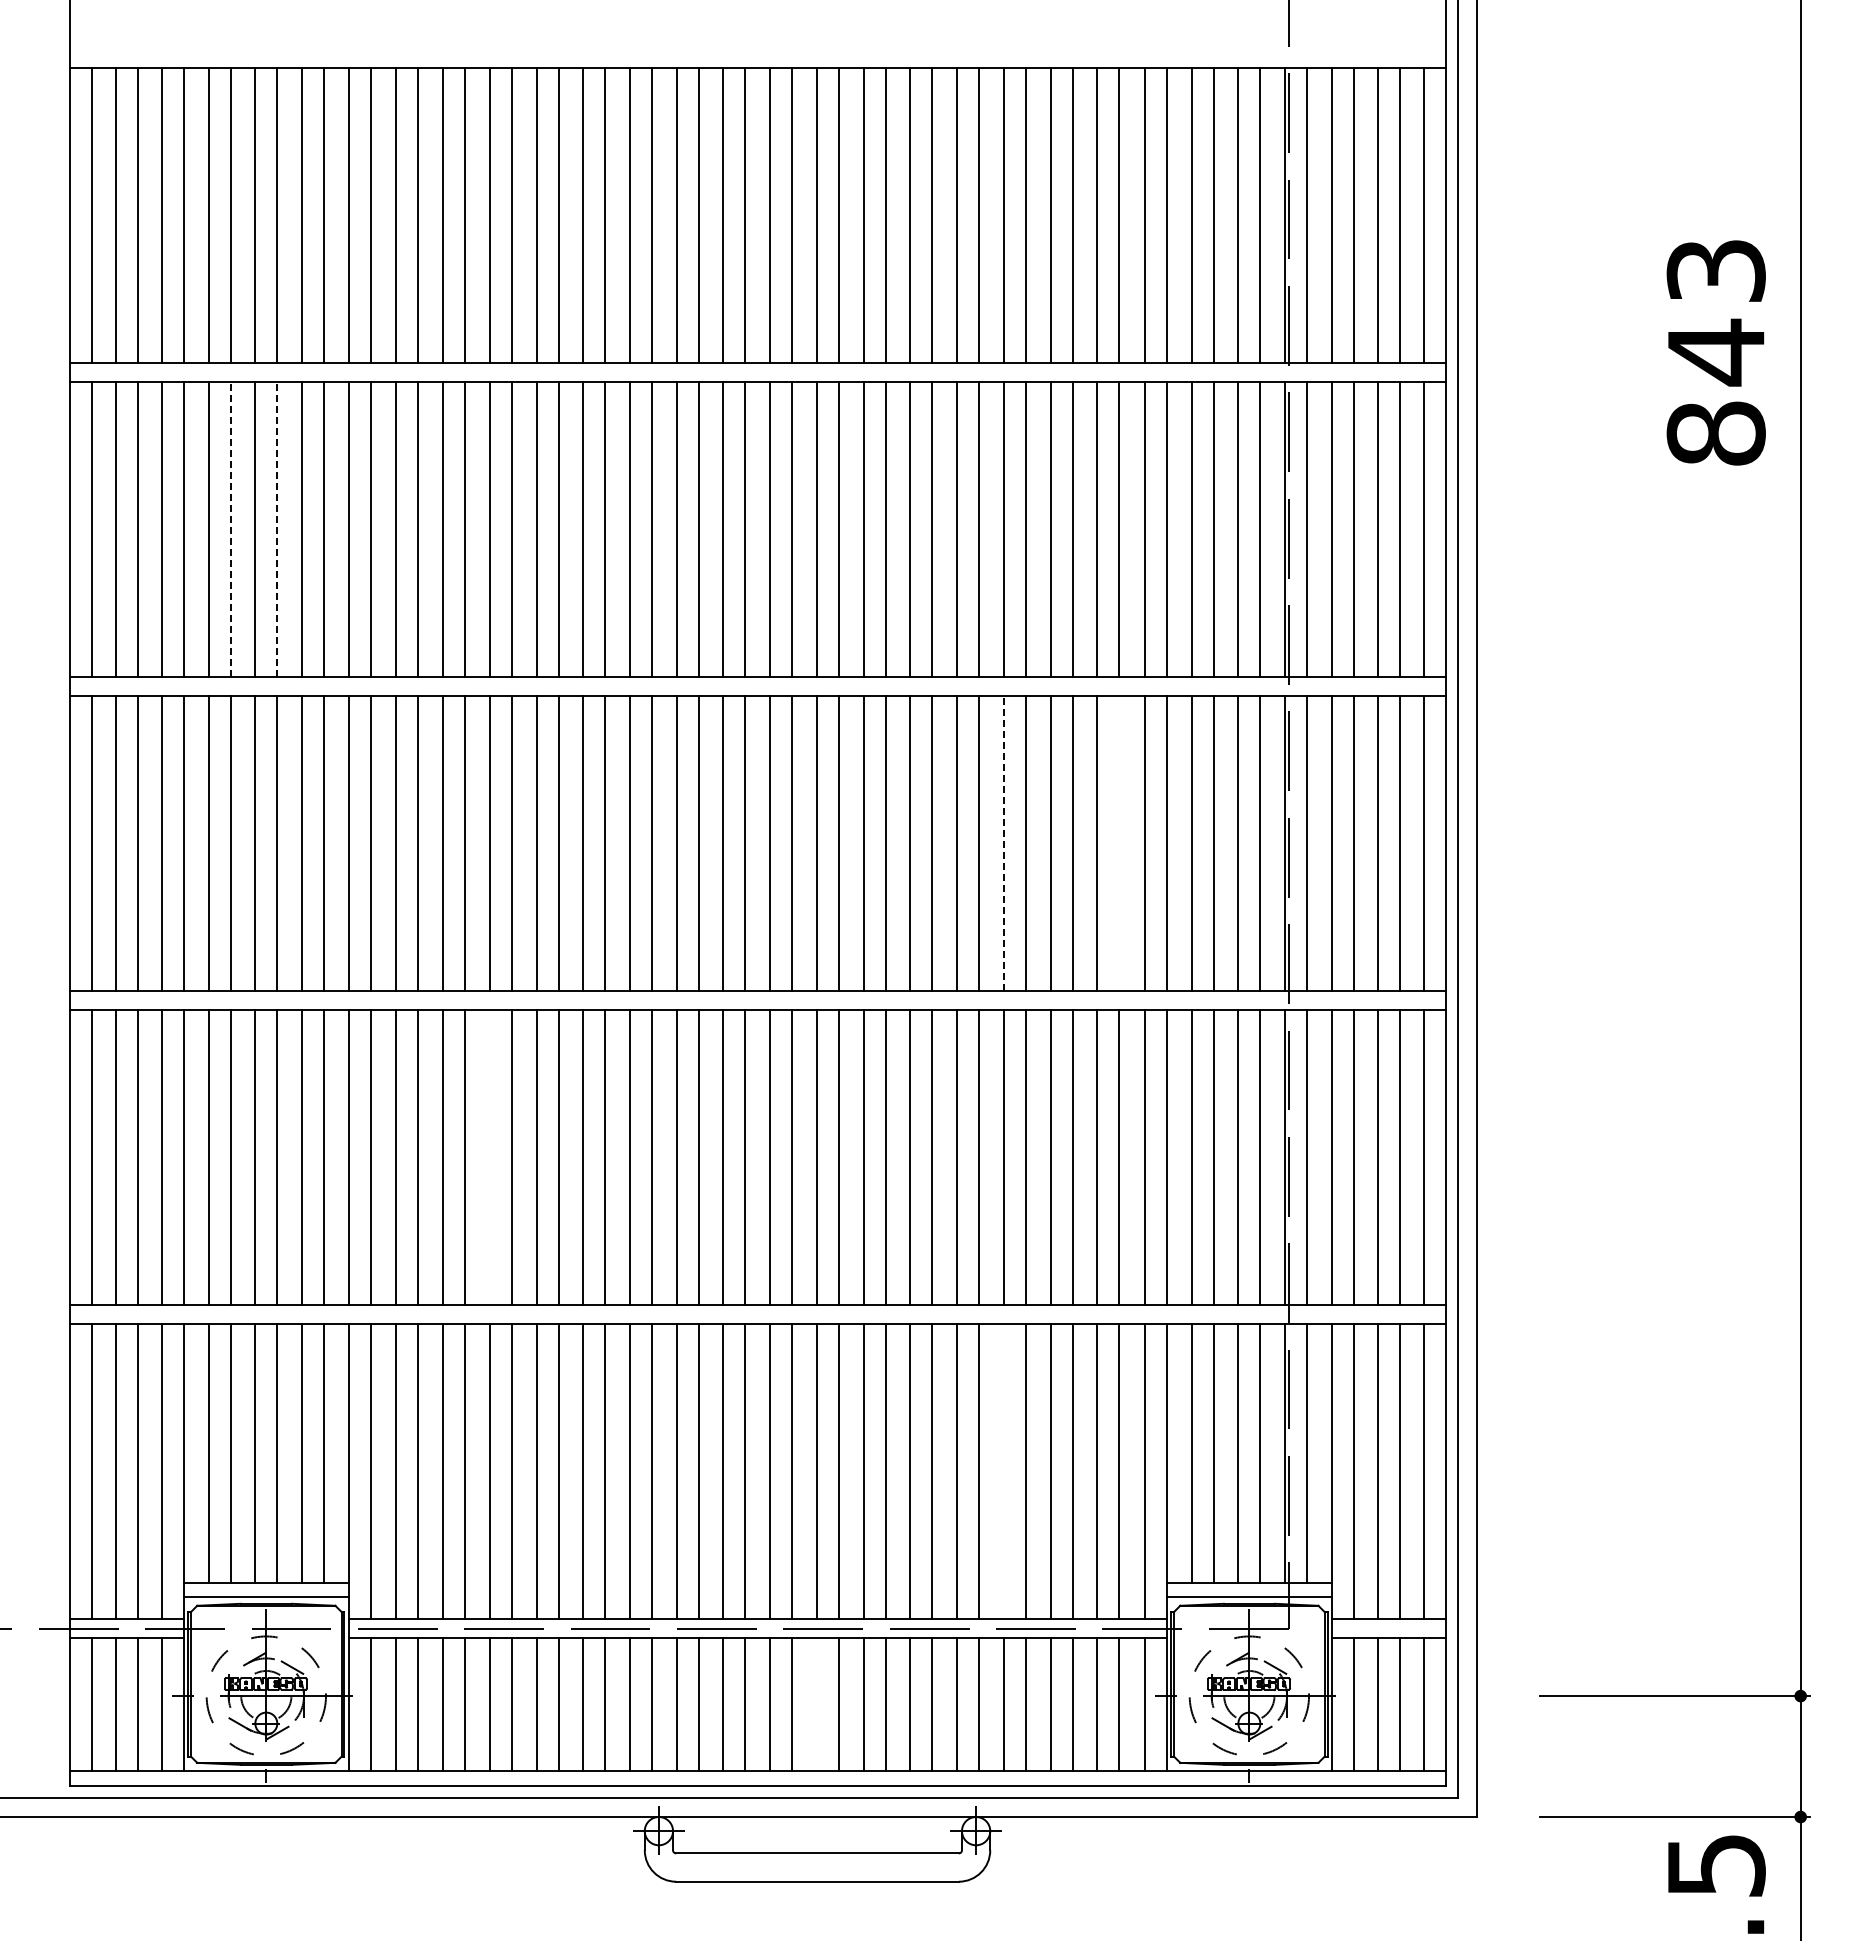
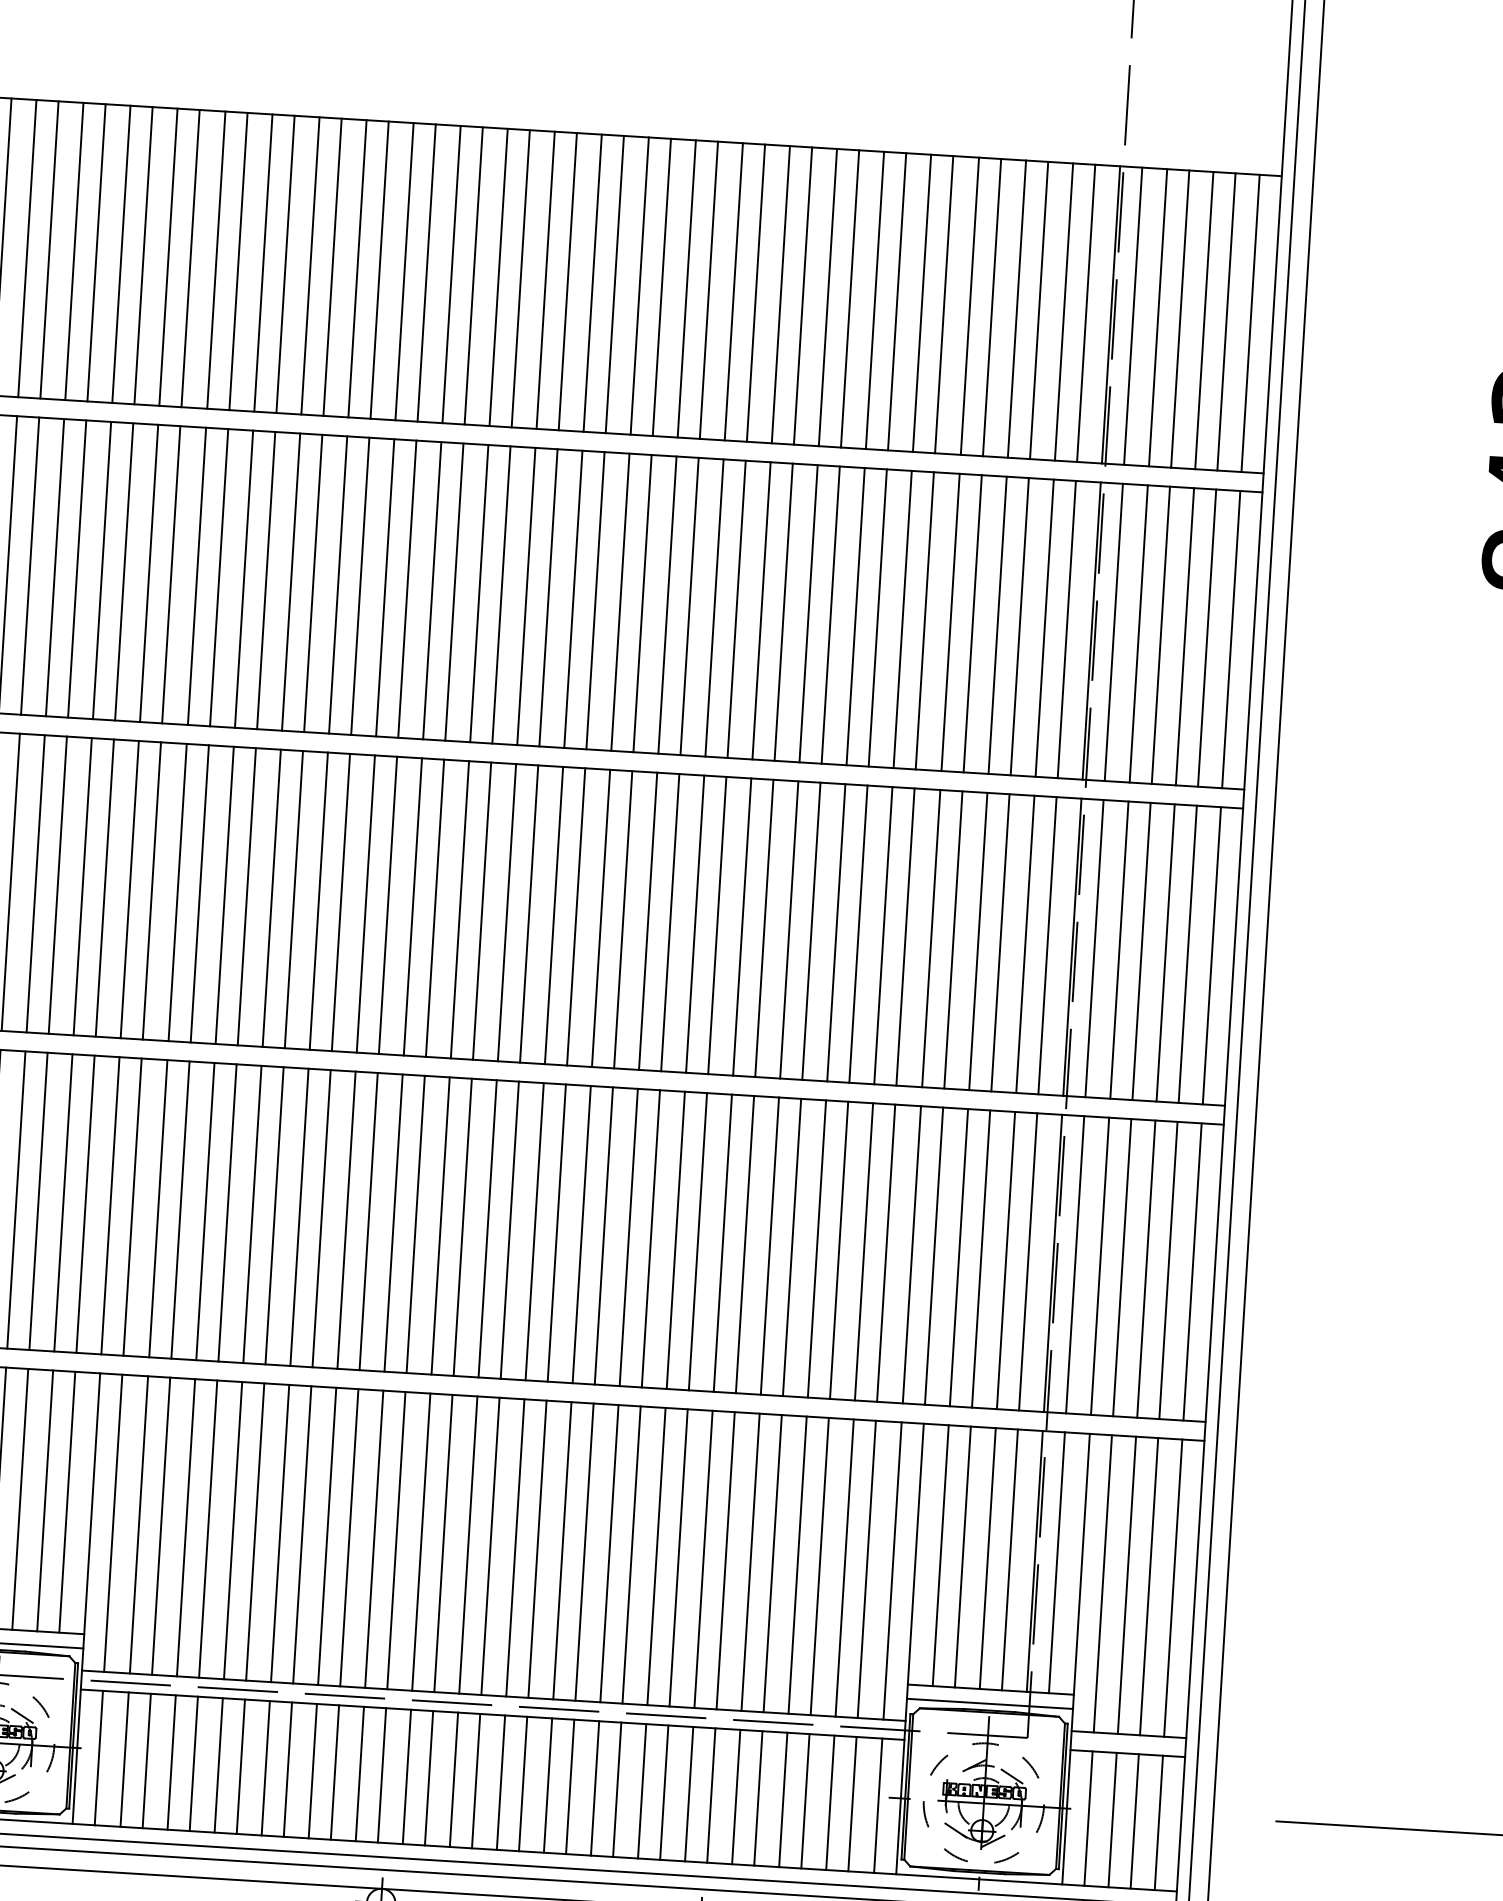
line: (230, 529) -> (30, 566), dashed -> solid
line: (277, 529) -> (77, 569), dashed -> solid
line: (1003, 843) -> (788, 930), dashed -> solid
line: (1119, 843) -> (905, 937), added
line: (489, 1157) -> (252, 1214), added
line: (1003, 1471) -> (750, 1562), added
line: (816, 1704) -> (547, 1785), added

